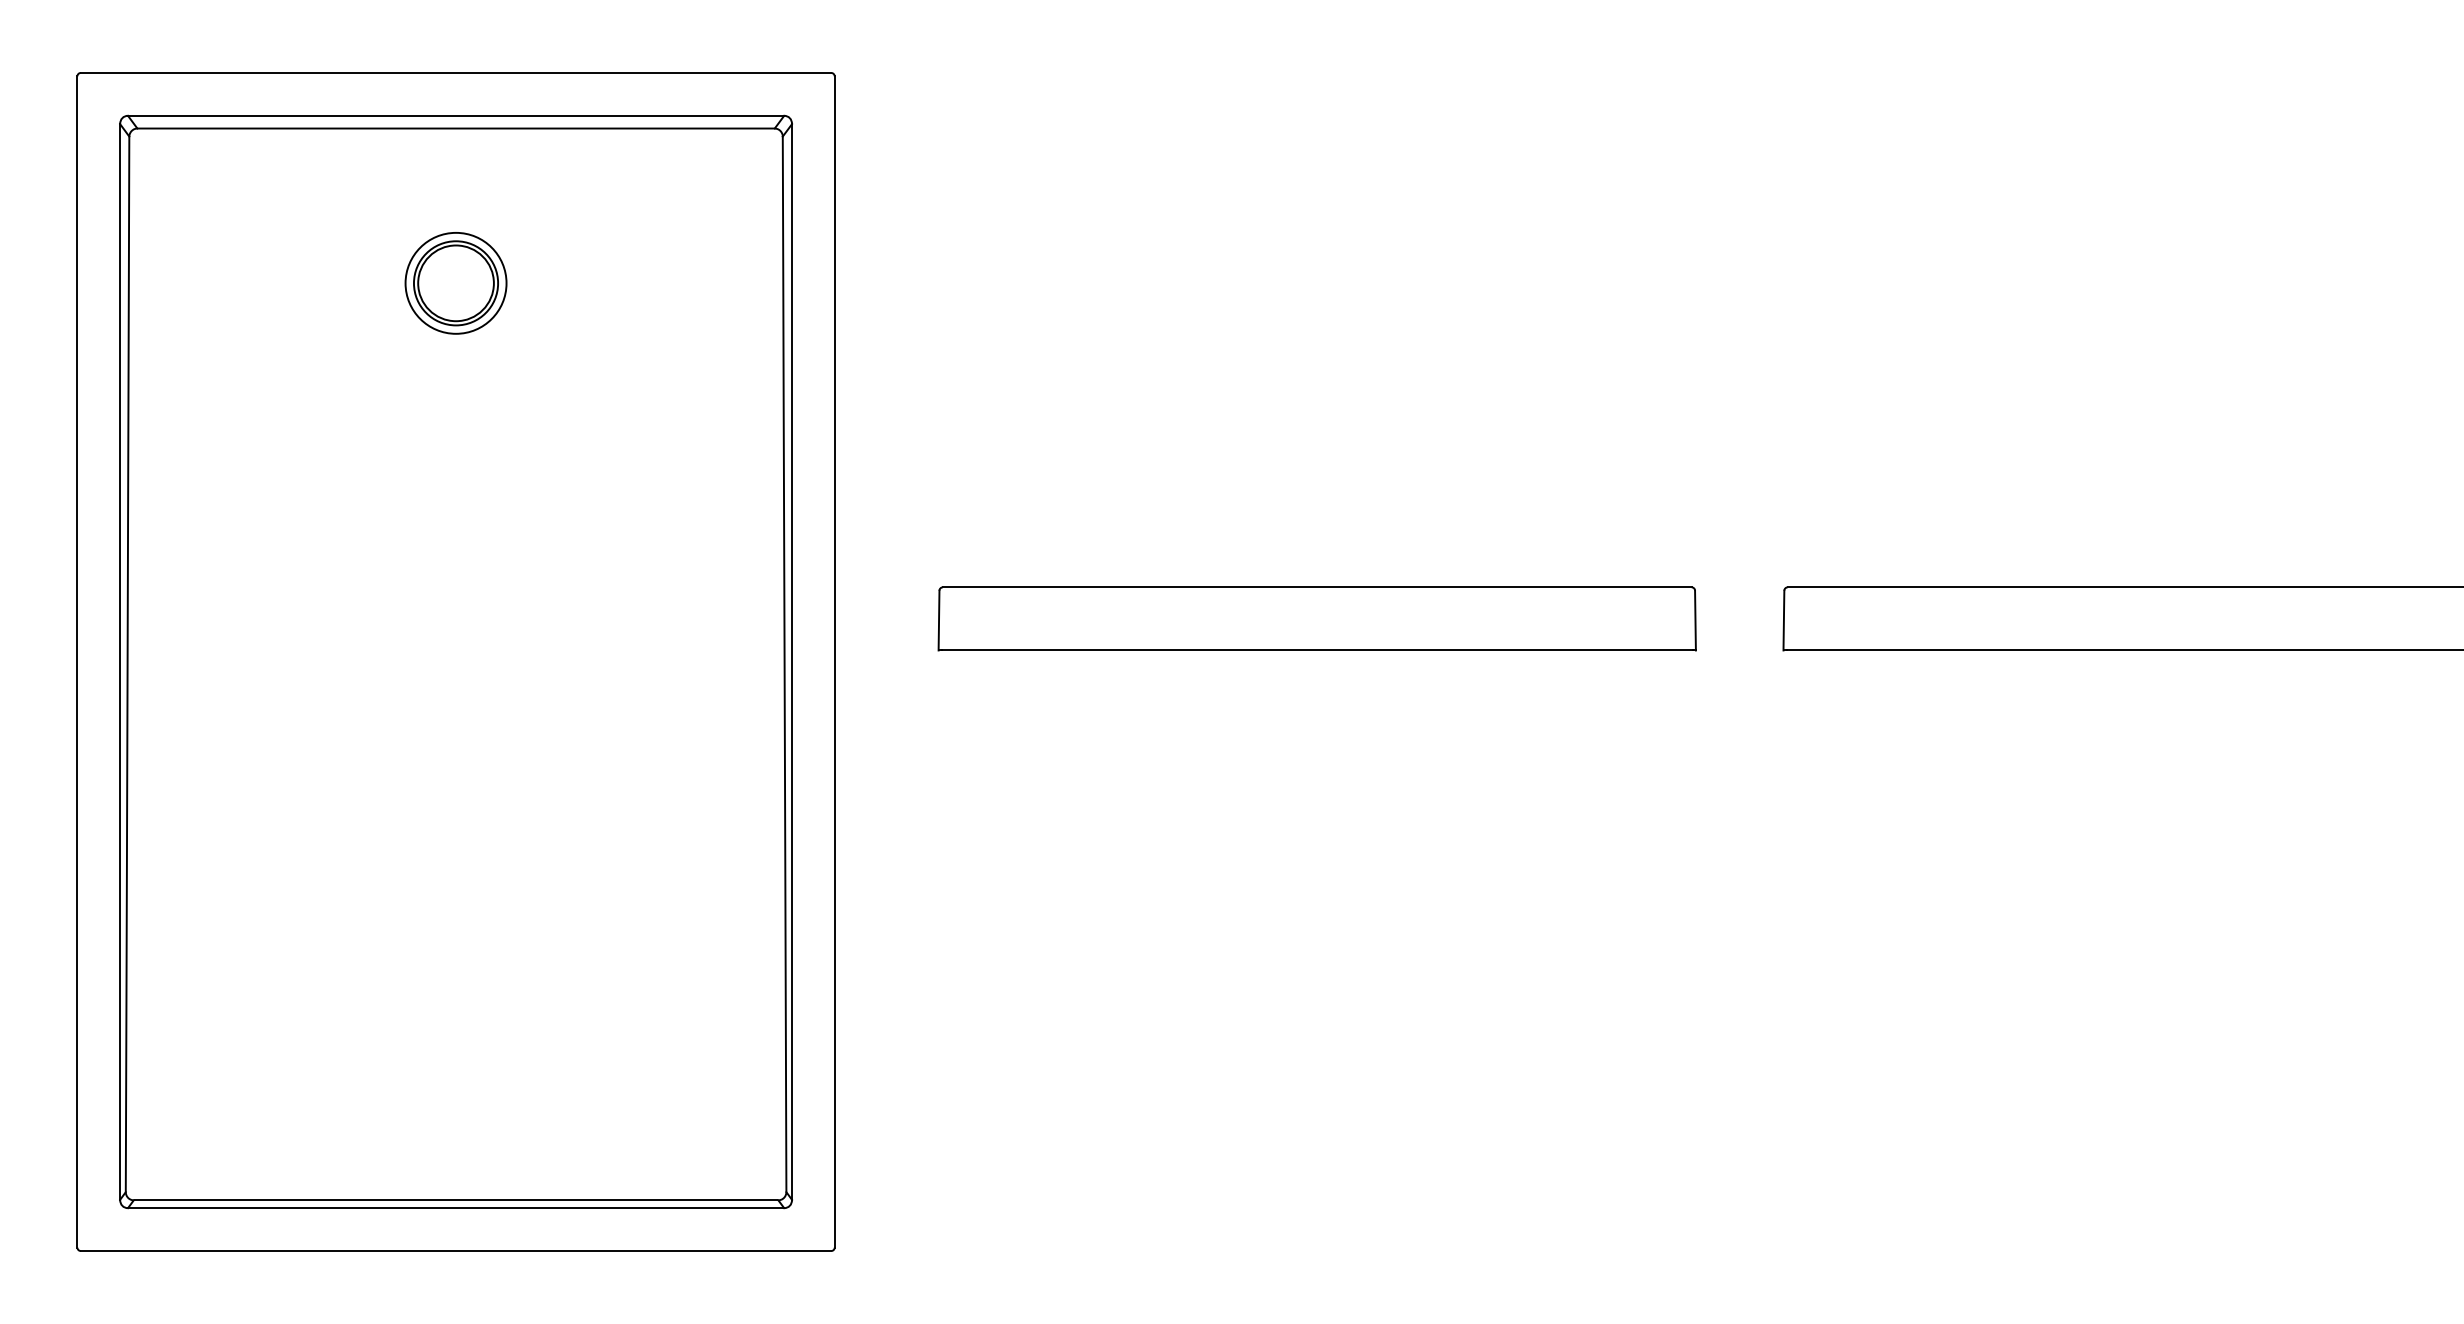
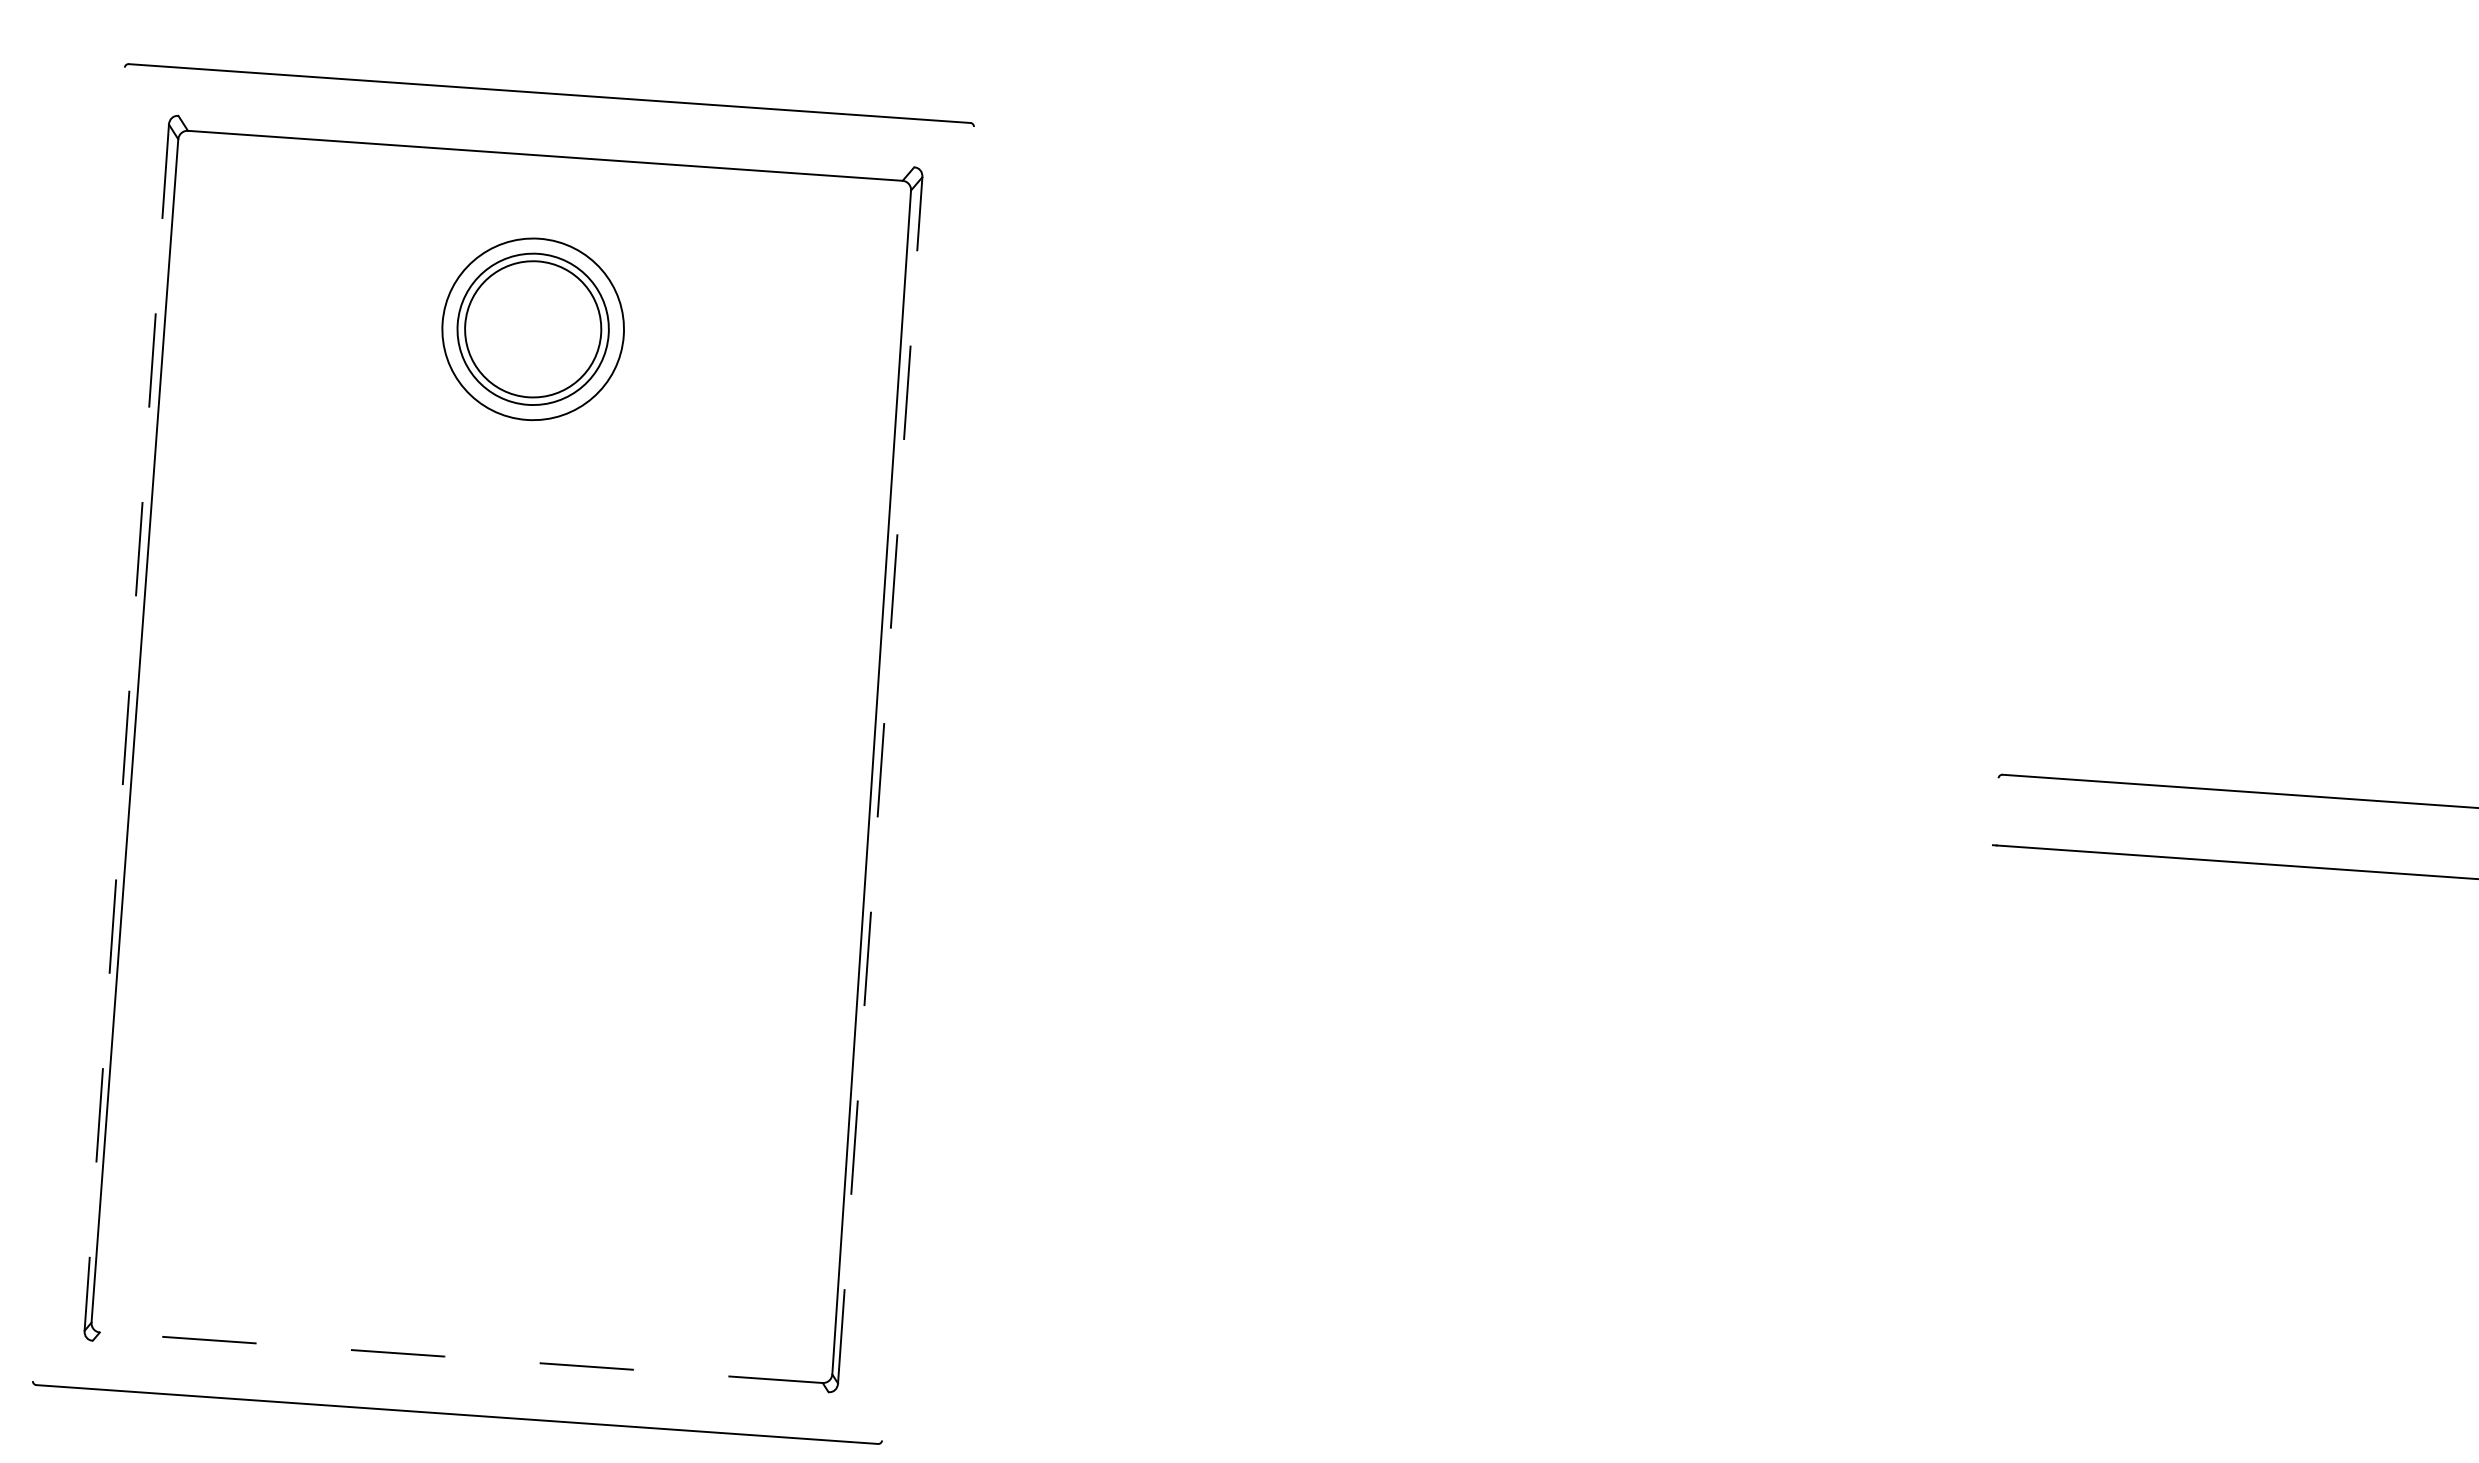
line: (456, 115) -> (546, 141), removed
part: (455, 283) -> (532, 329), size x1.6
part: (1316, 618) -> (1471, 772), removed
line: (1783, 620) -> (1995, 811), removed
line: (77, 661) -> (79, 723), removed
line: (120, 661) -> (127, 727), solid -> dashed
line: (792, 661) -> (880, 779), solid -> dashed
line: (834, 661) -> (927, 783), removed
line: (456, 1200) -> (461, 1357), solid -> dashed
line: (456, 1208) -> (461, 1366), removed

